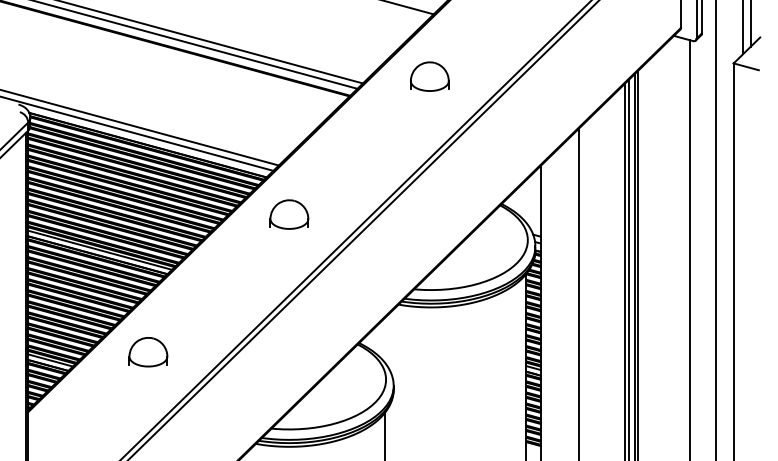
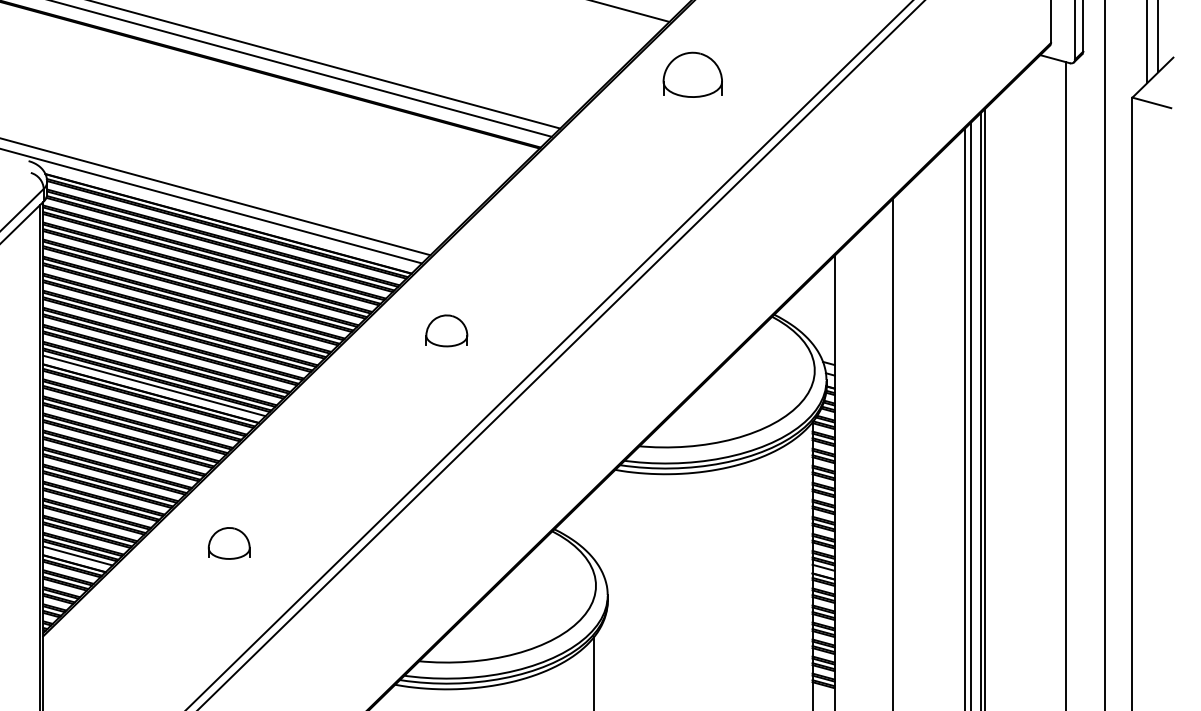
part: (429, 76) -> (692, 74), moved
part: (289, 214) -> (446, 330), size x0.7
part: (148, 352) -> (229, 543), size x0.7

